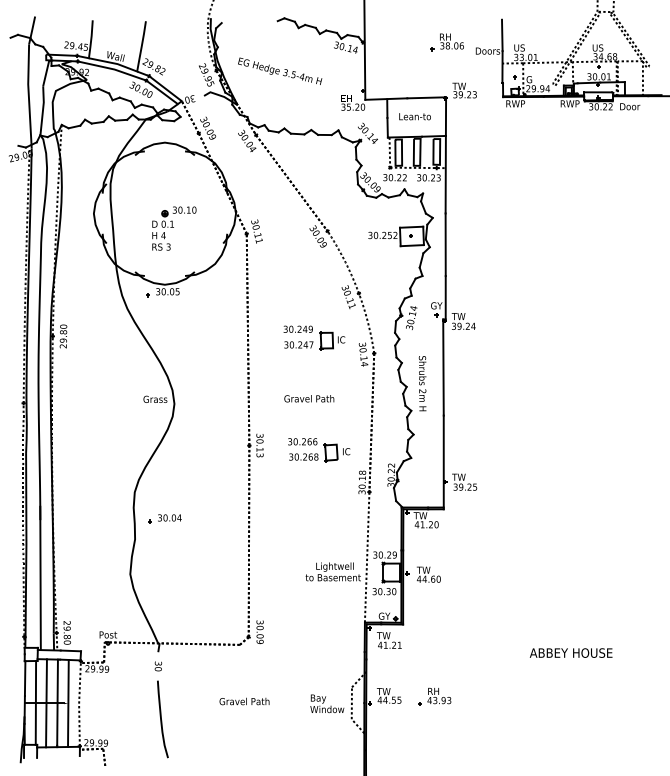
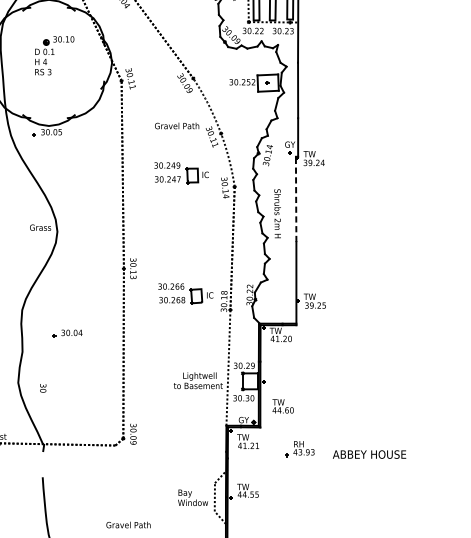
part: (174, 228) -> (54, 55), moved
line: (443, 367) -> (296, 199), solid -> dashed
text: (309, 398) -> (177, 125), moved
part: (319, 450) -> (186, 294), moved
part: (164, 518) -> (67, 333), moved
text: (428, 574) -> (282, 406), moved
text: (570, 652) -> (368, 454), moved
text: (158, 666) -> (43, 388), moved
part: (434, 696) -> (299, 448), moved
text: (244, 701) -> (128, 525), moved

